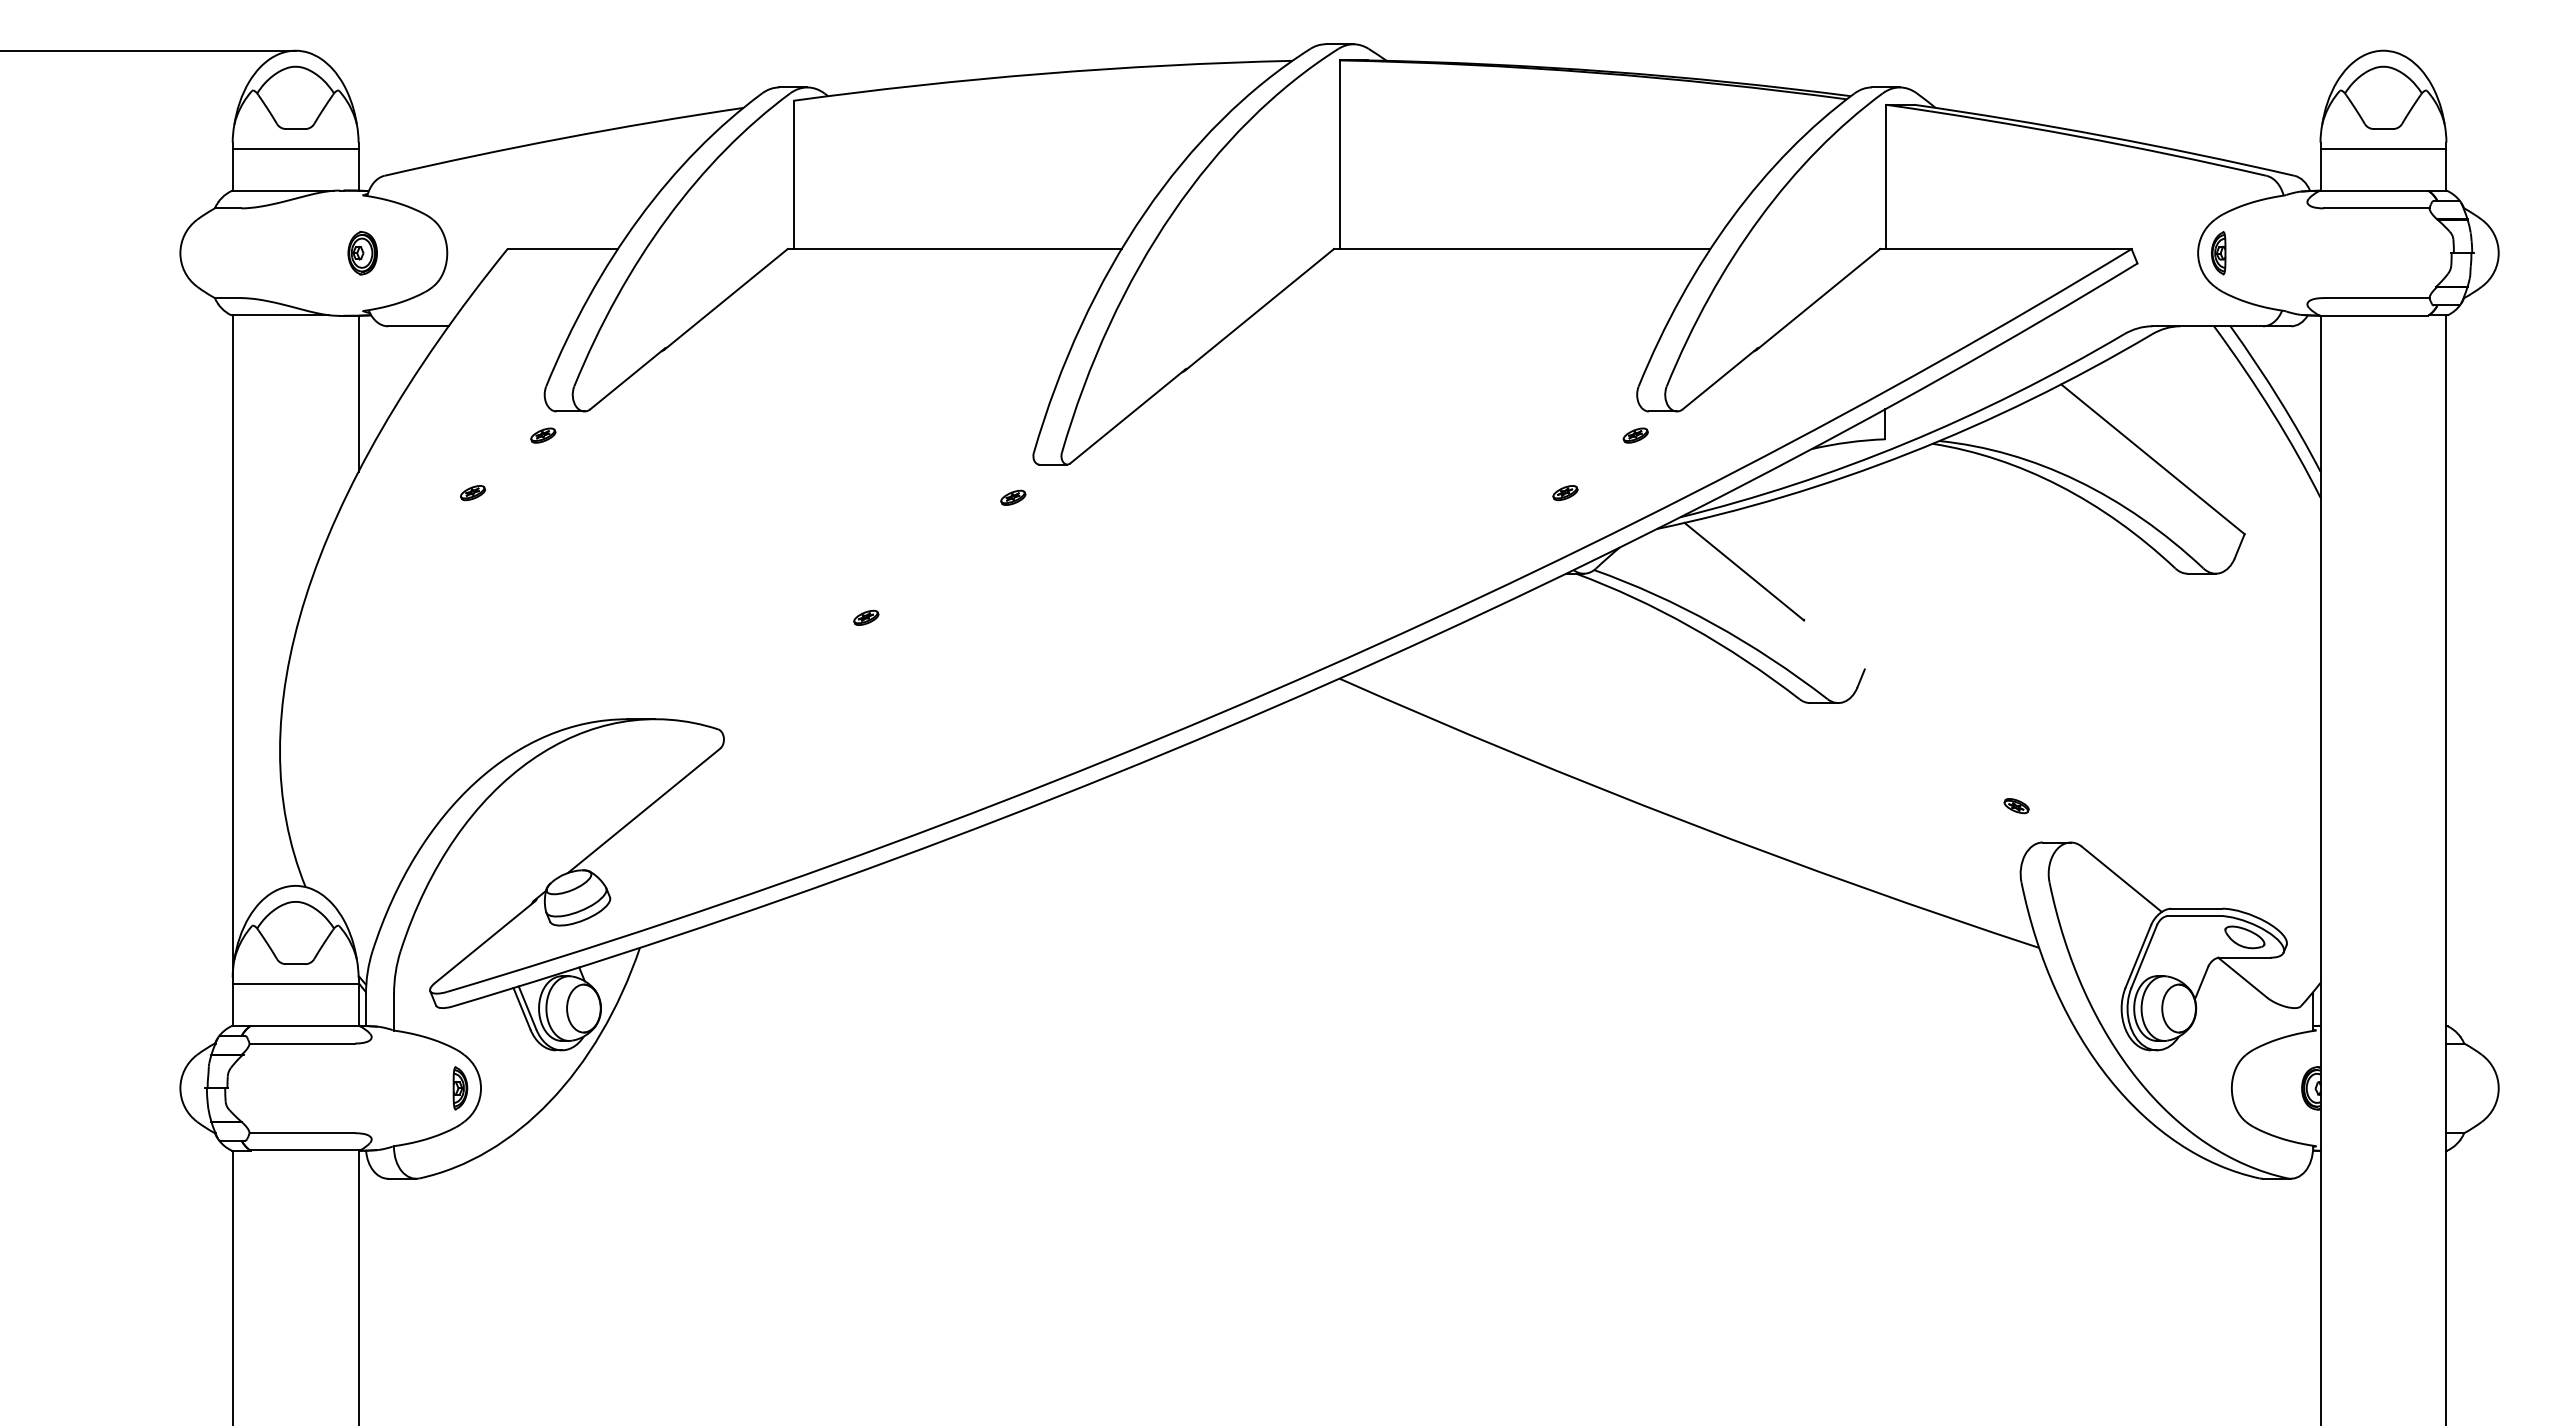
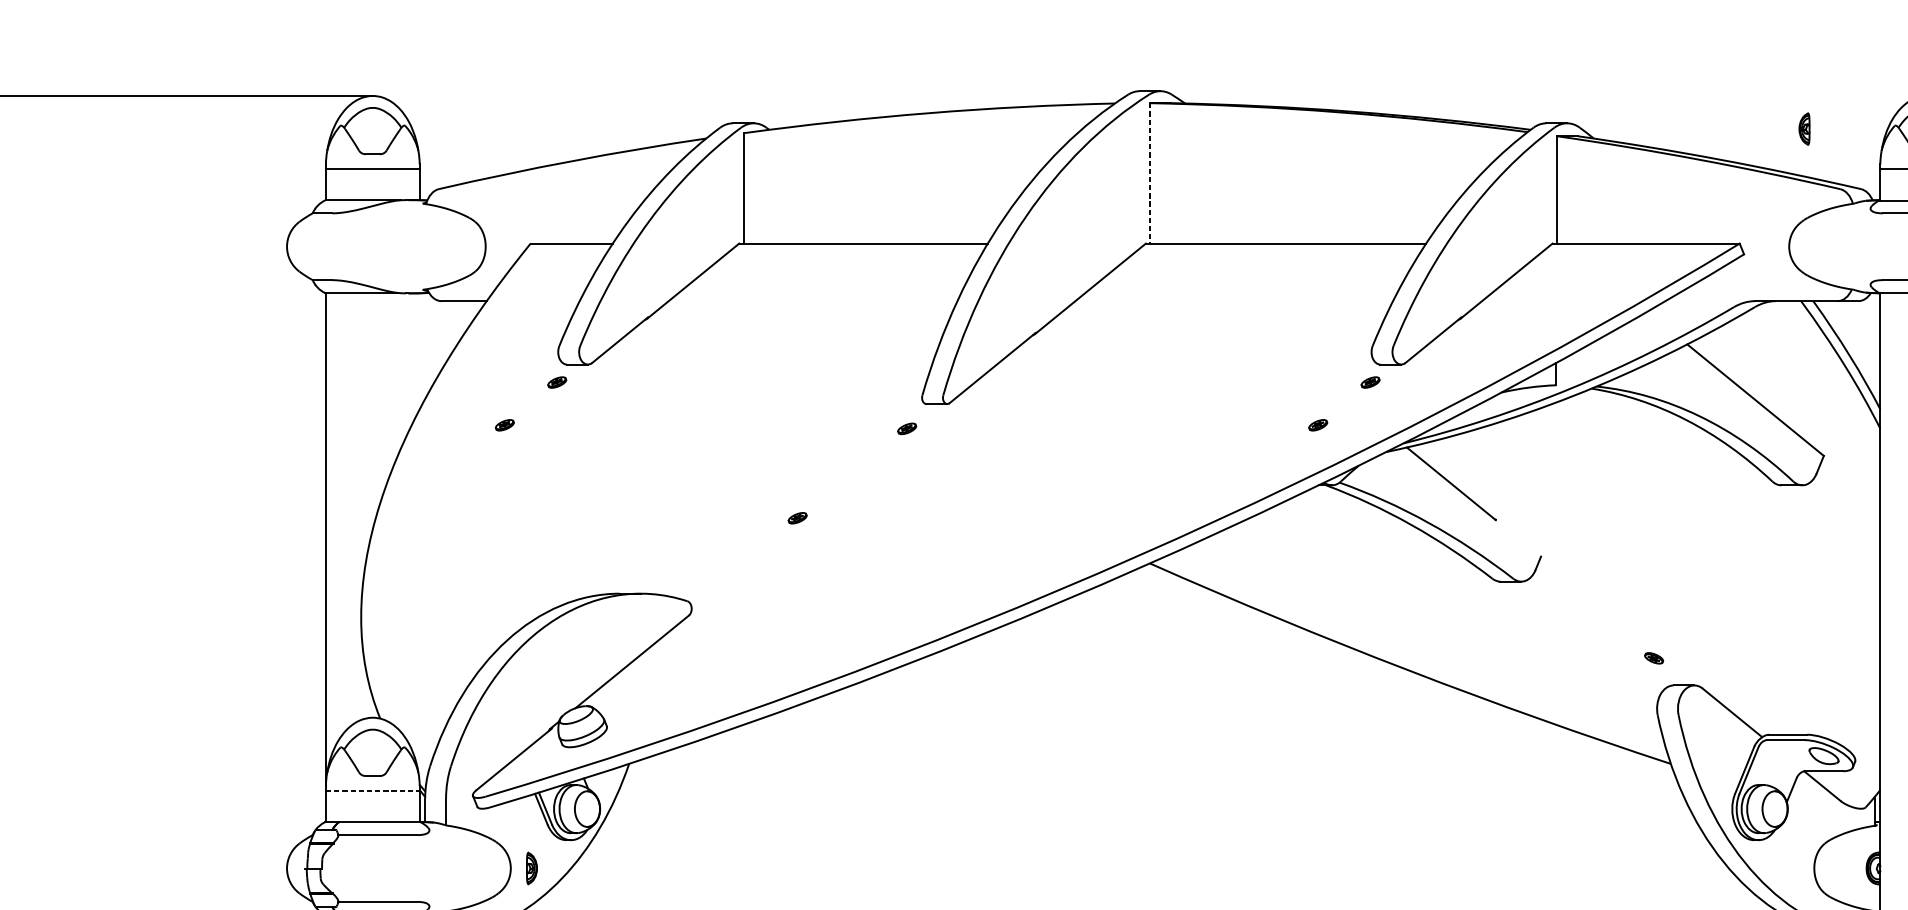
line: (1339, 155) -> (1149, 173), solid -> dashed
part: (362, 253) -> (422, 246), removed
part: (2218, 253) -> (1804, 129), moved
line: (358, 393) -> (419, 351), removed
line: (295, 983) -> (372, 790), solid -> dashed
part: (460, 1088) -> (532, 868), moved

